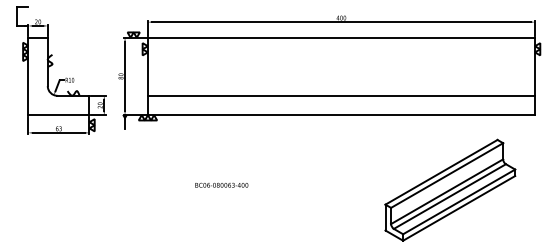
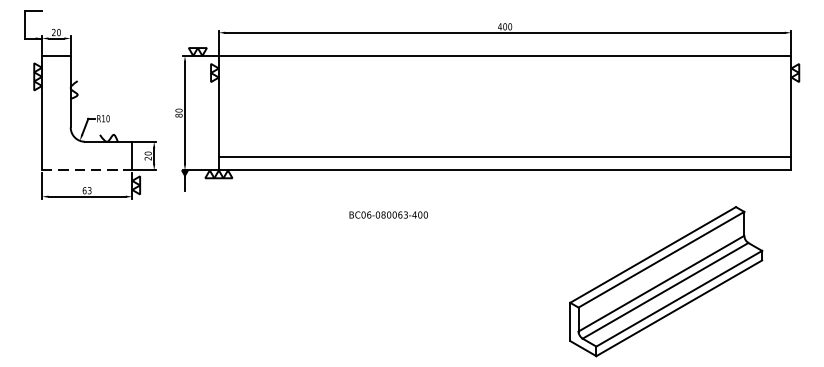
line: (340, 95) -> (503, 156), moved
line: (59, 115) -> (88, 170), solid -> dashed
text: (221, 184) -> (388, 213), moved

